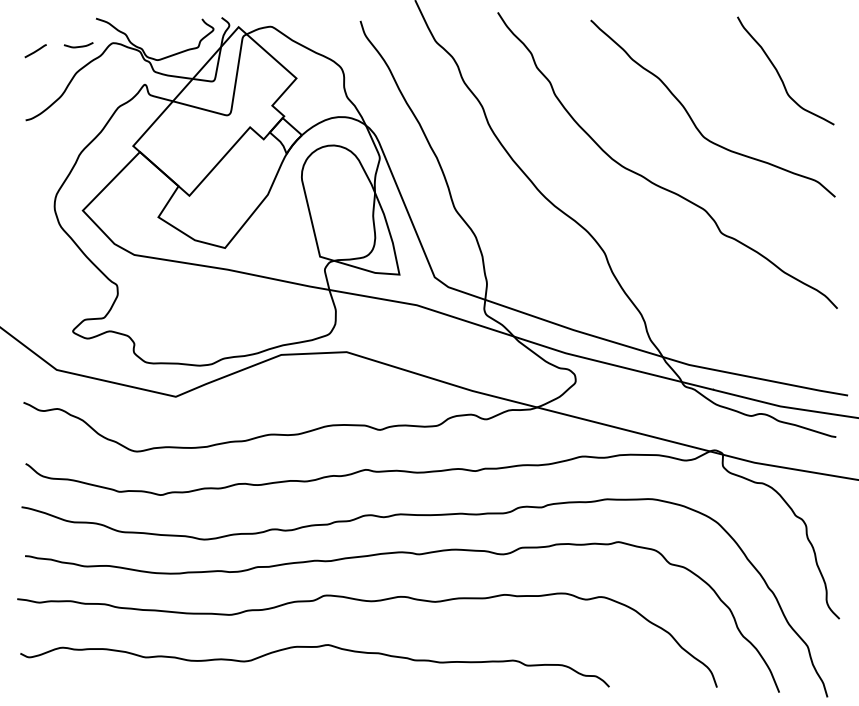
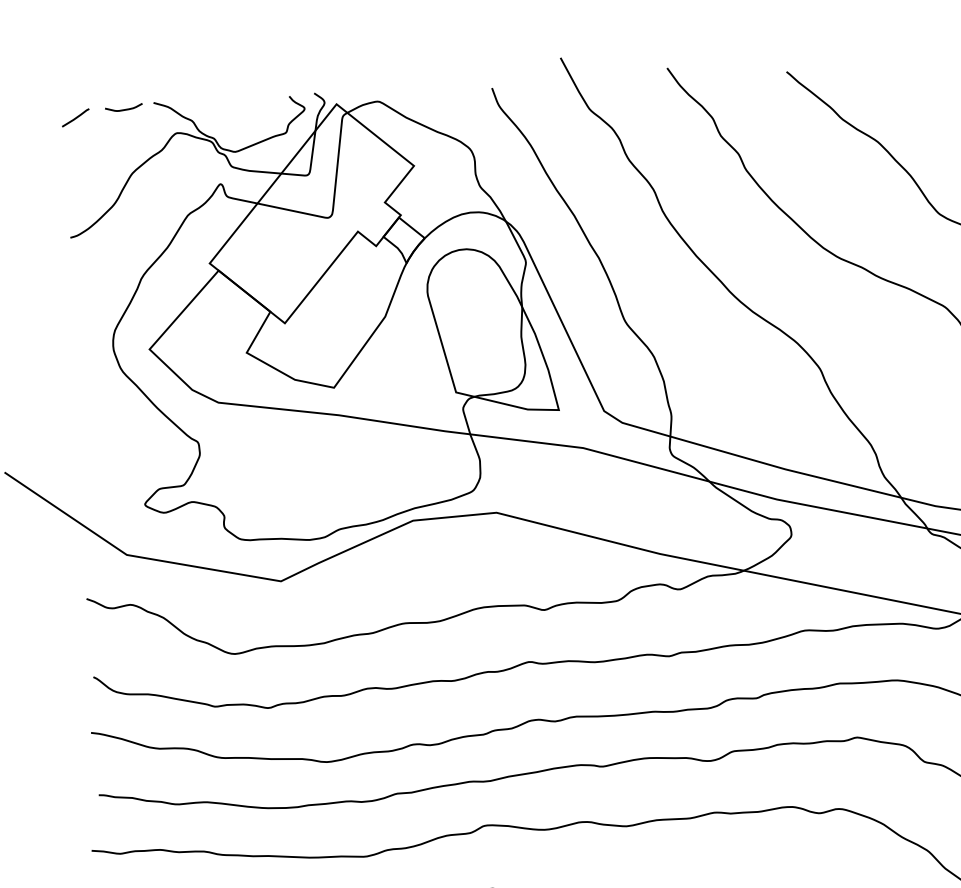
curve: (78, 46) -> (123, 109), moved
line: (35, 51) -> (75, 118), moved

